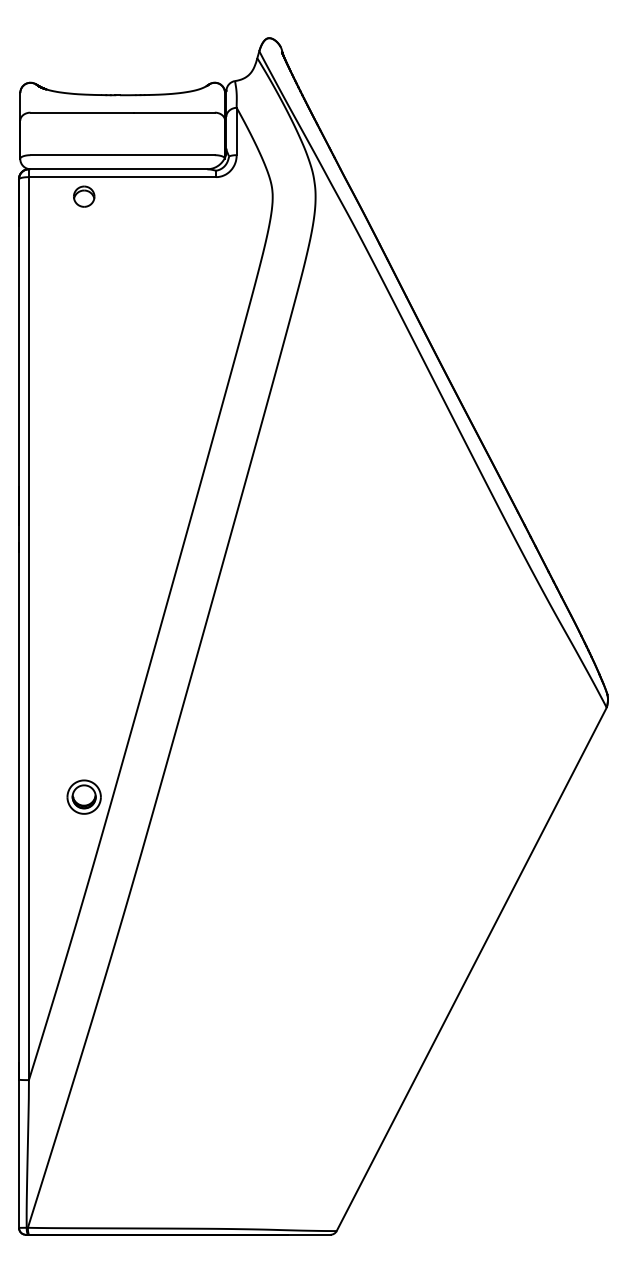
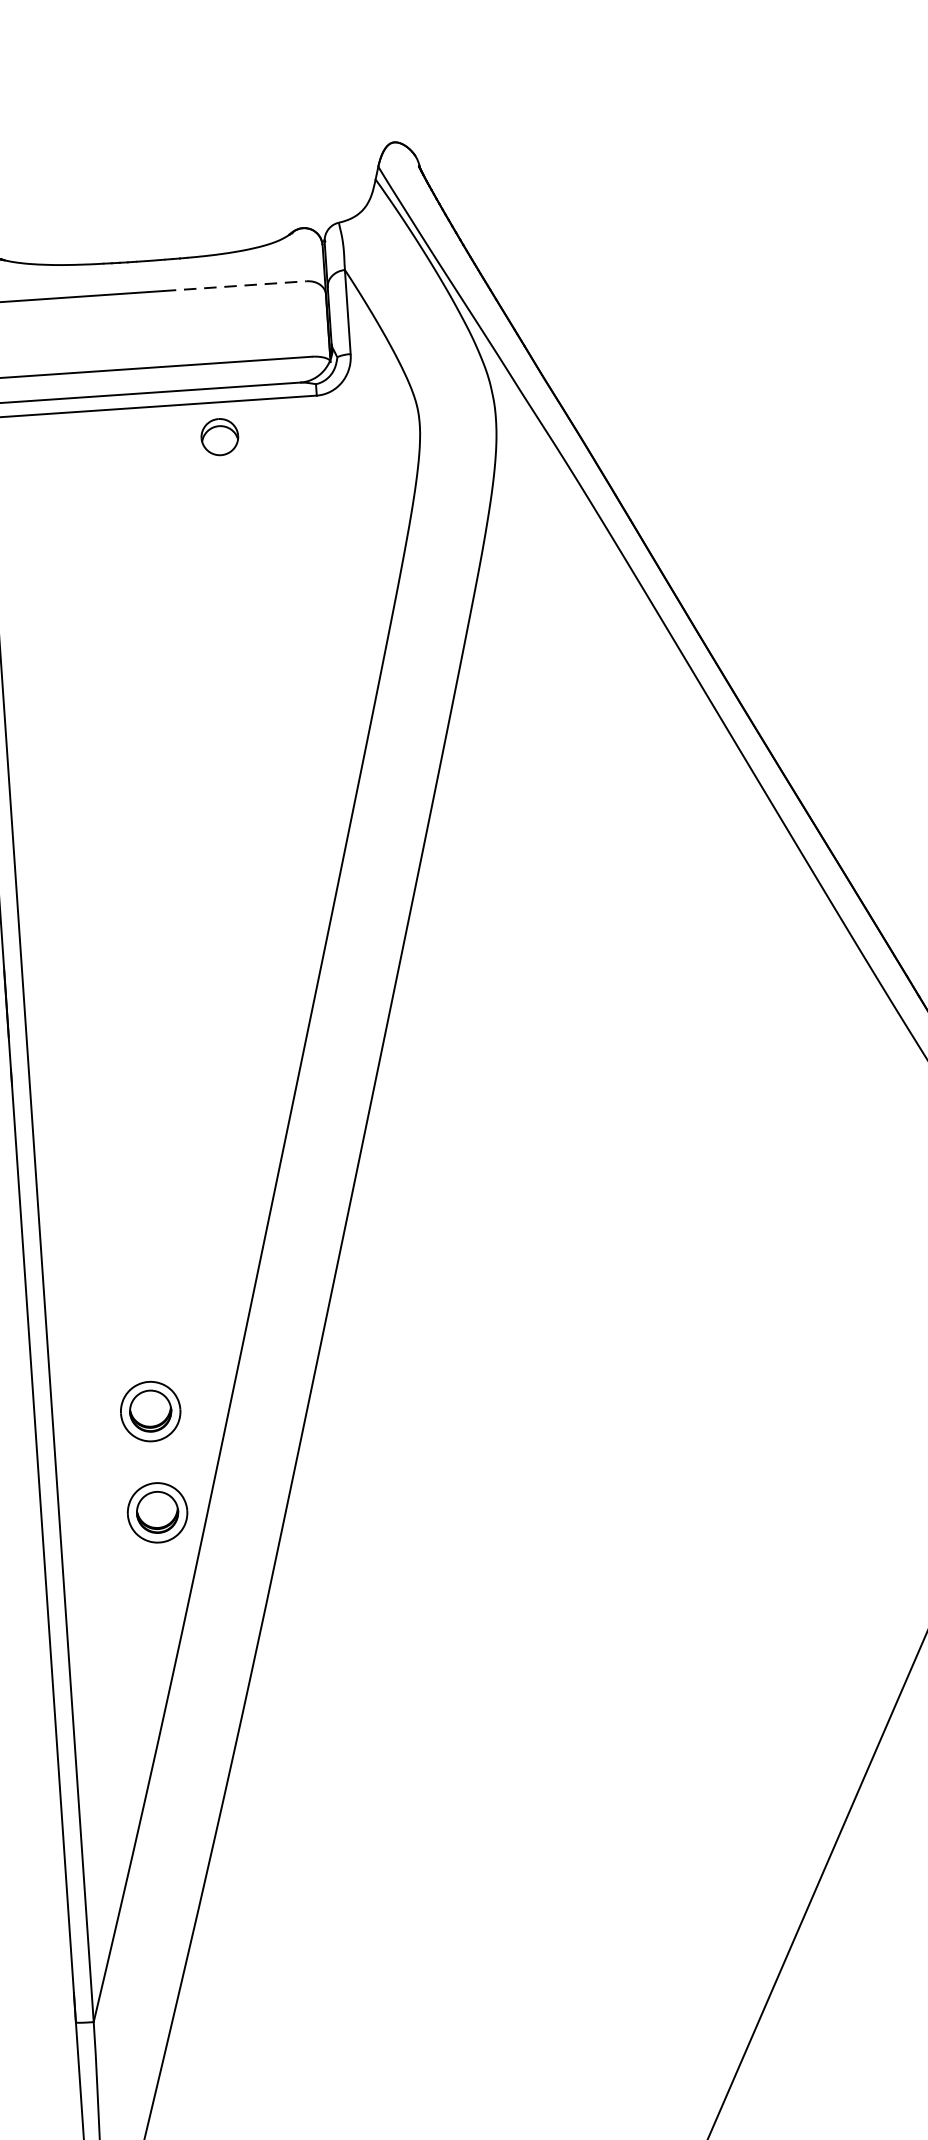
line: (175, 112) -> (236, 285), solid -> dashed
part: (84, 196) -> (220, 436), moved
part: (83, 739) -> (149, 1410), added

